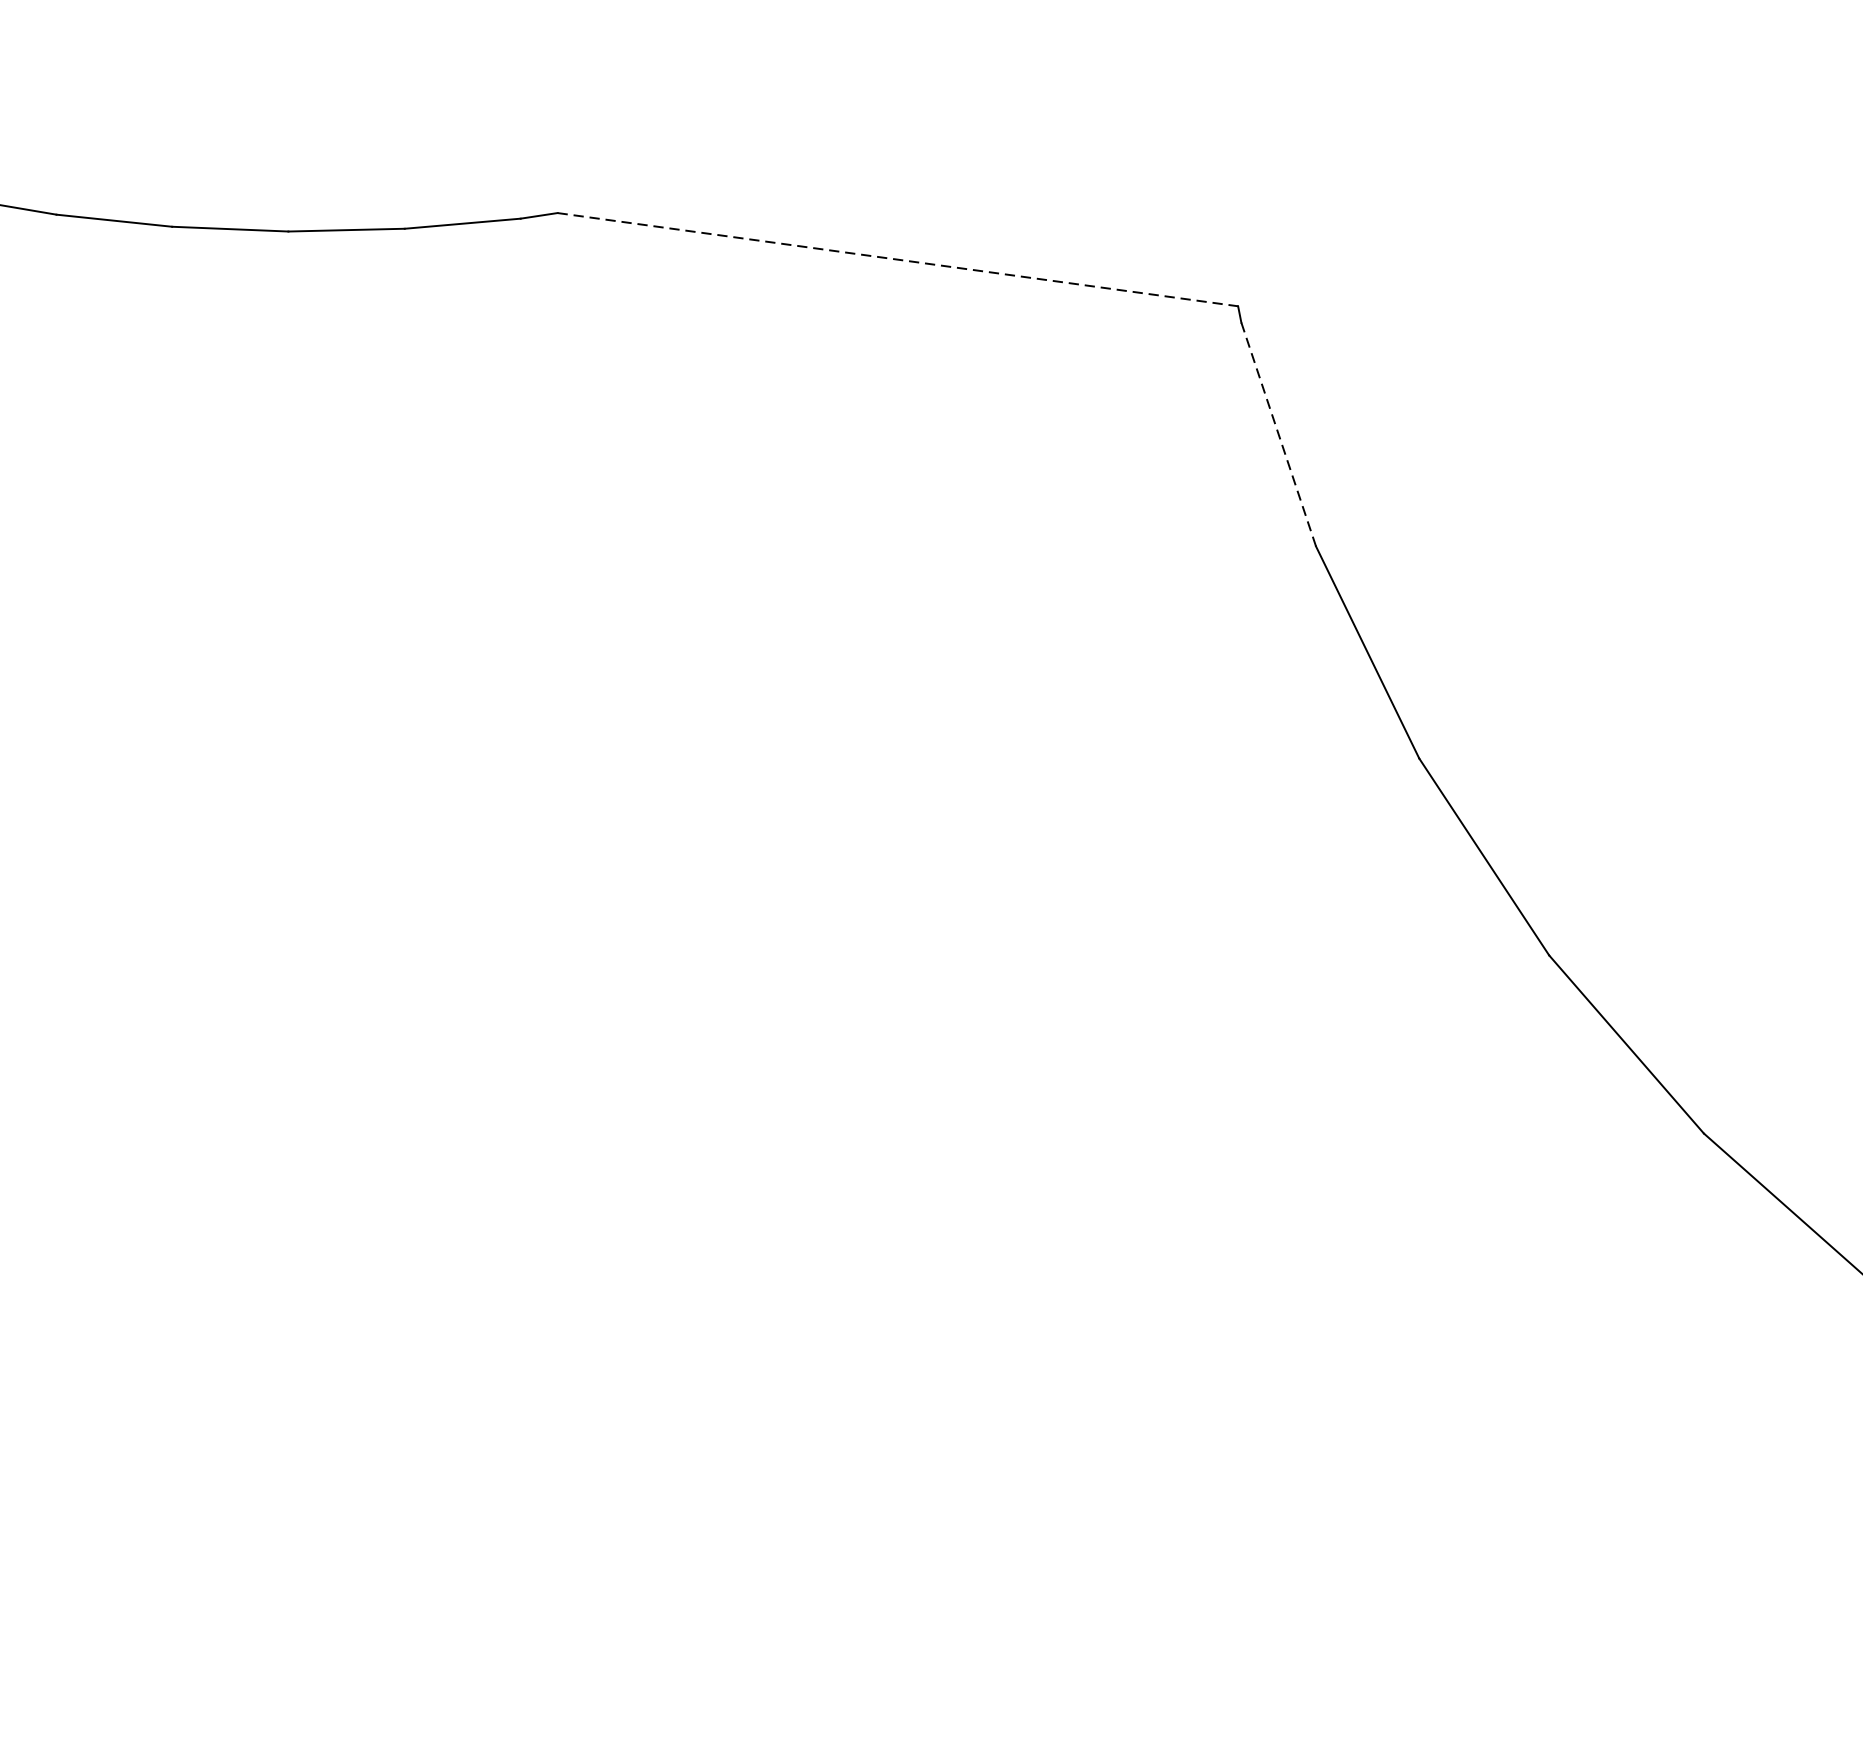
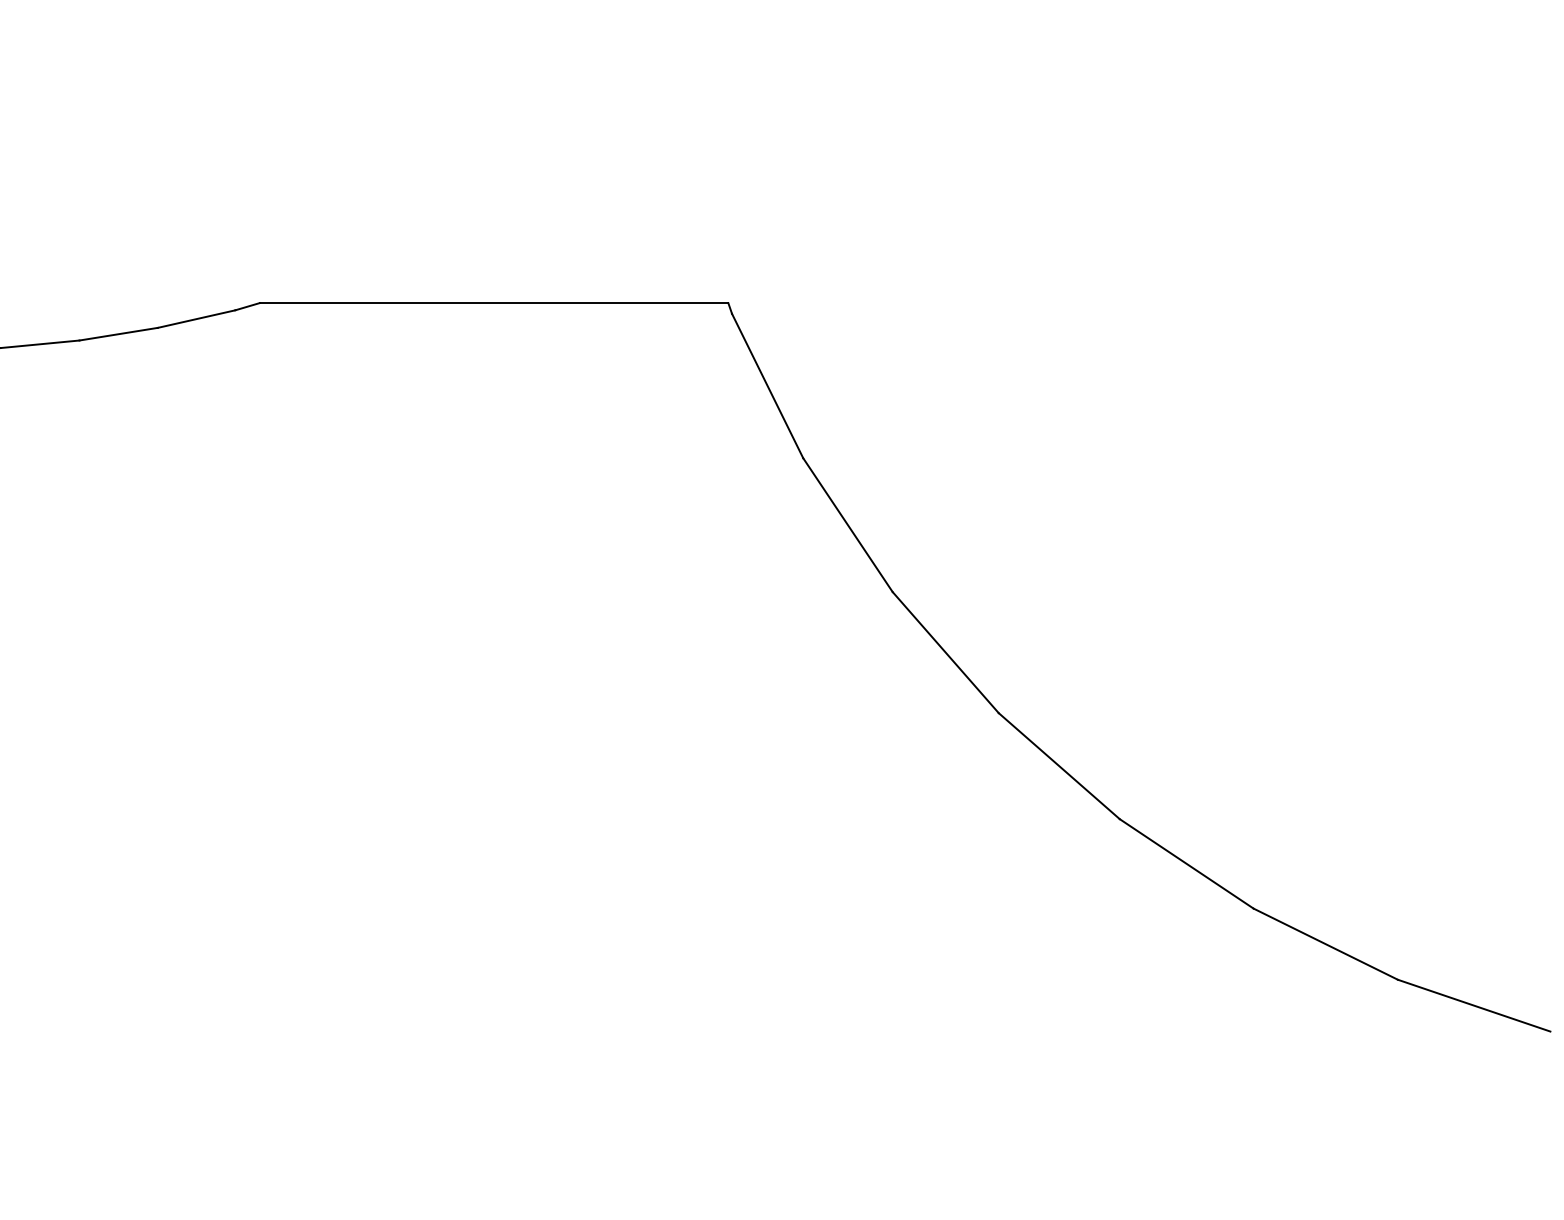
line: (898, 260) -> (494, 303), dashed -> solid
line: (1278, 433) -> (767, 385), dashed -> solid

